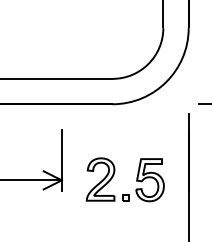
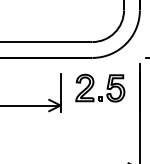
part: (125, 178) -> (100, 87), moved

